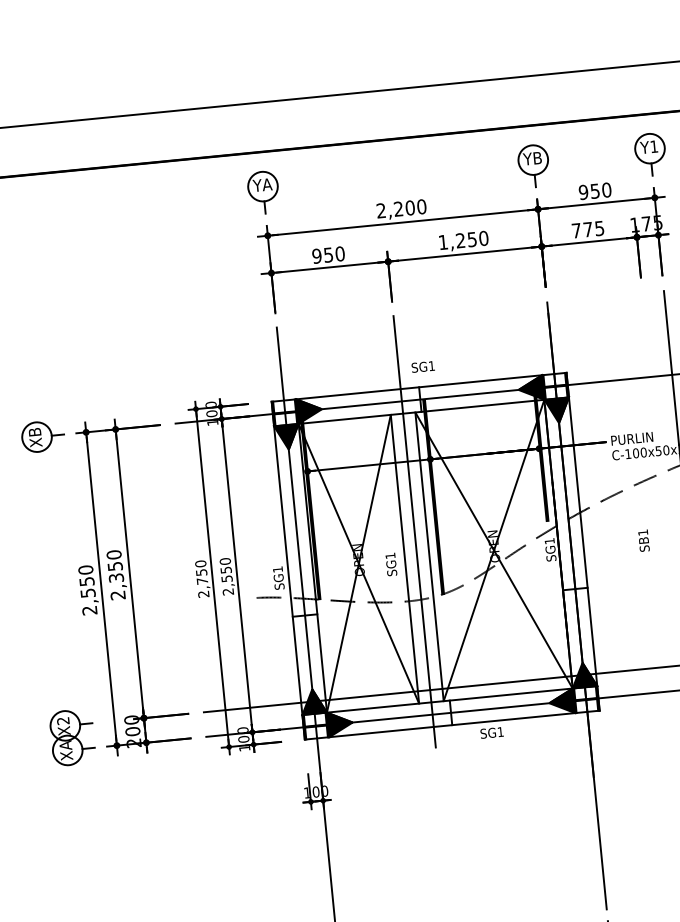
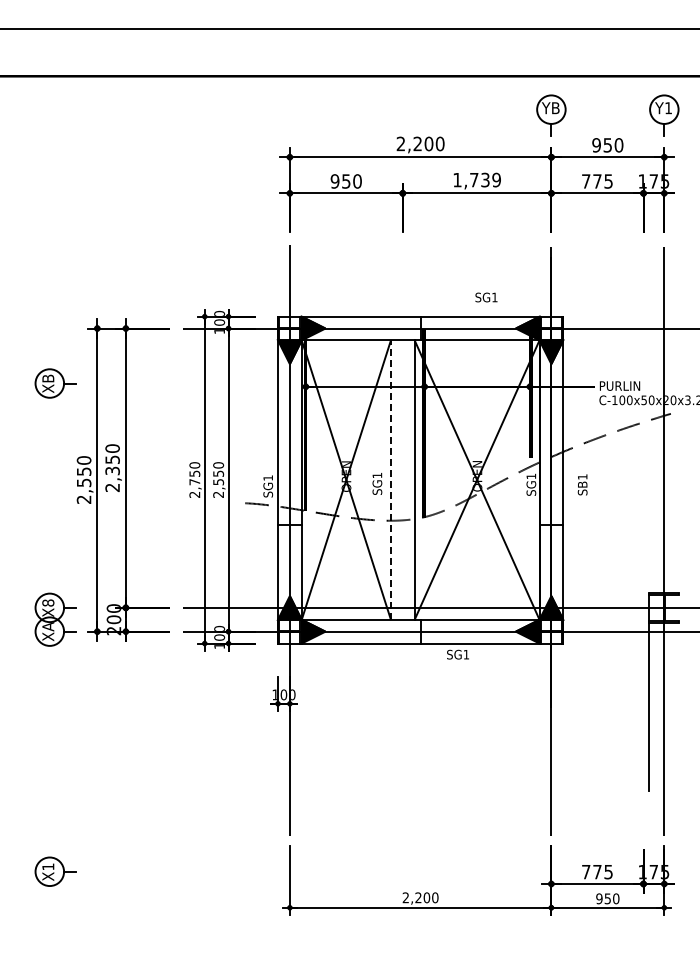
part: (263, 192) -> (289, 115), removed
text: (472, 238) -> (485, 179), 1,250 -> 1,739
text: (423, 366) -> (486, 297), moved
part: (42, 436) -> (55, 383), moved
line: (414, 531) -> (402, 454), removed
text: (643, 540) -> (582, 484), moved
line: (404, 559) -> (390, 480), solid -> dashed
text: (63, 720) -> (48, 602), X2 -> X8

